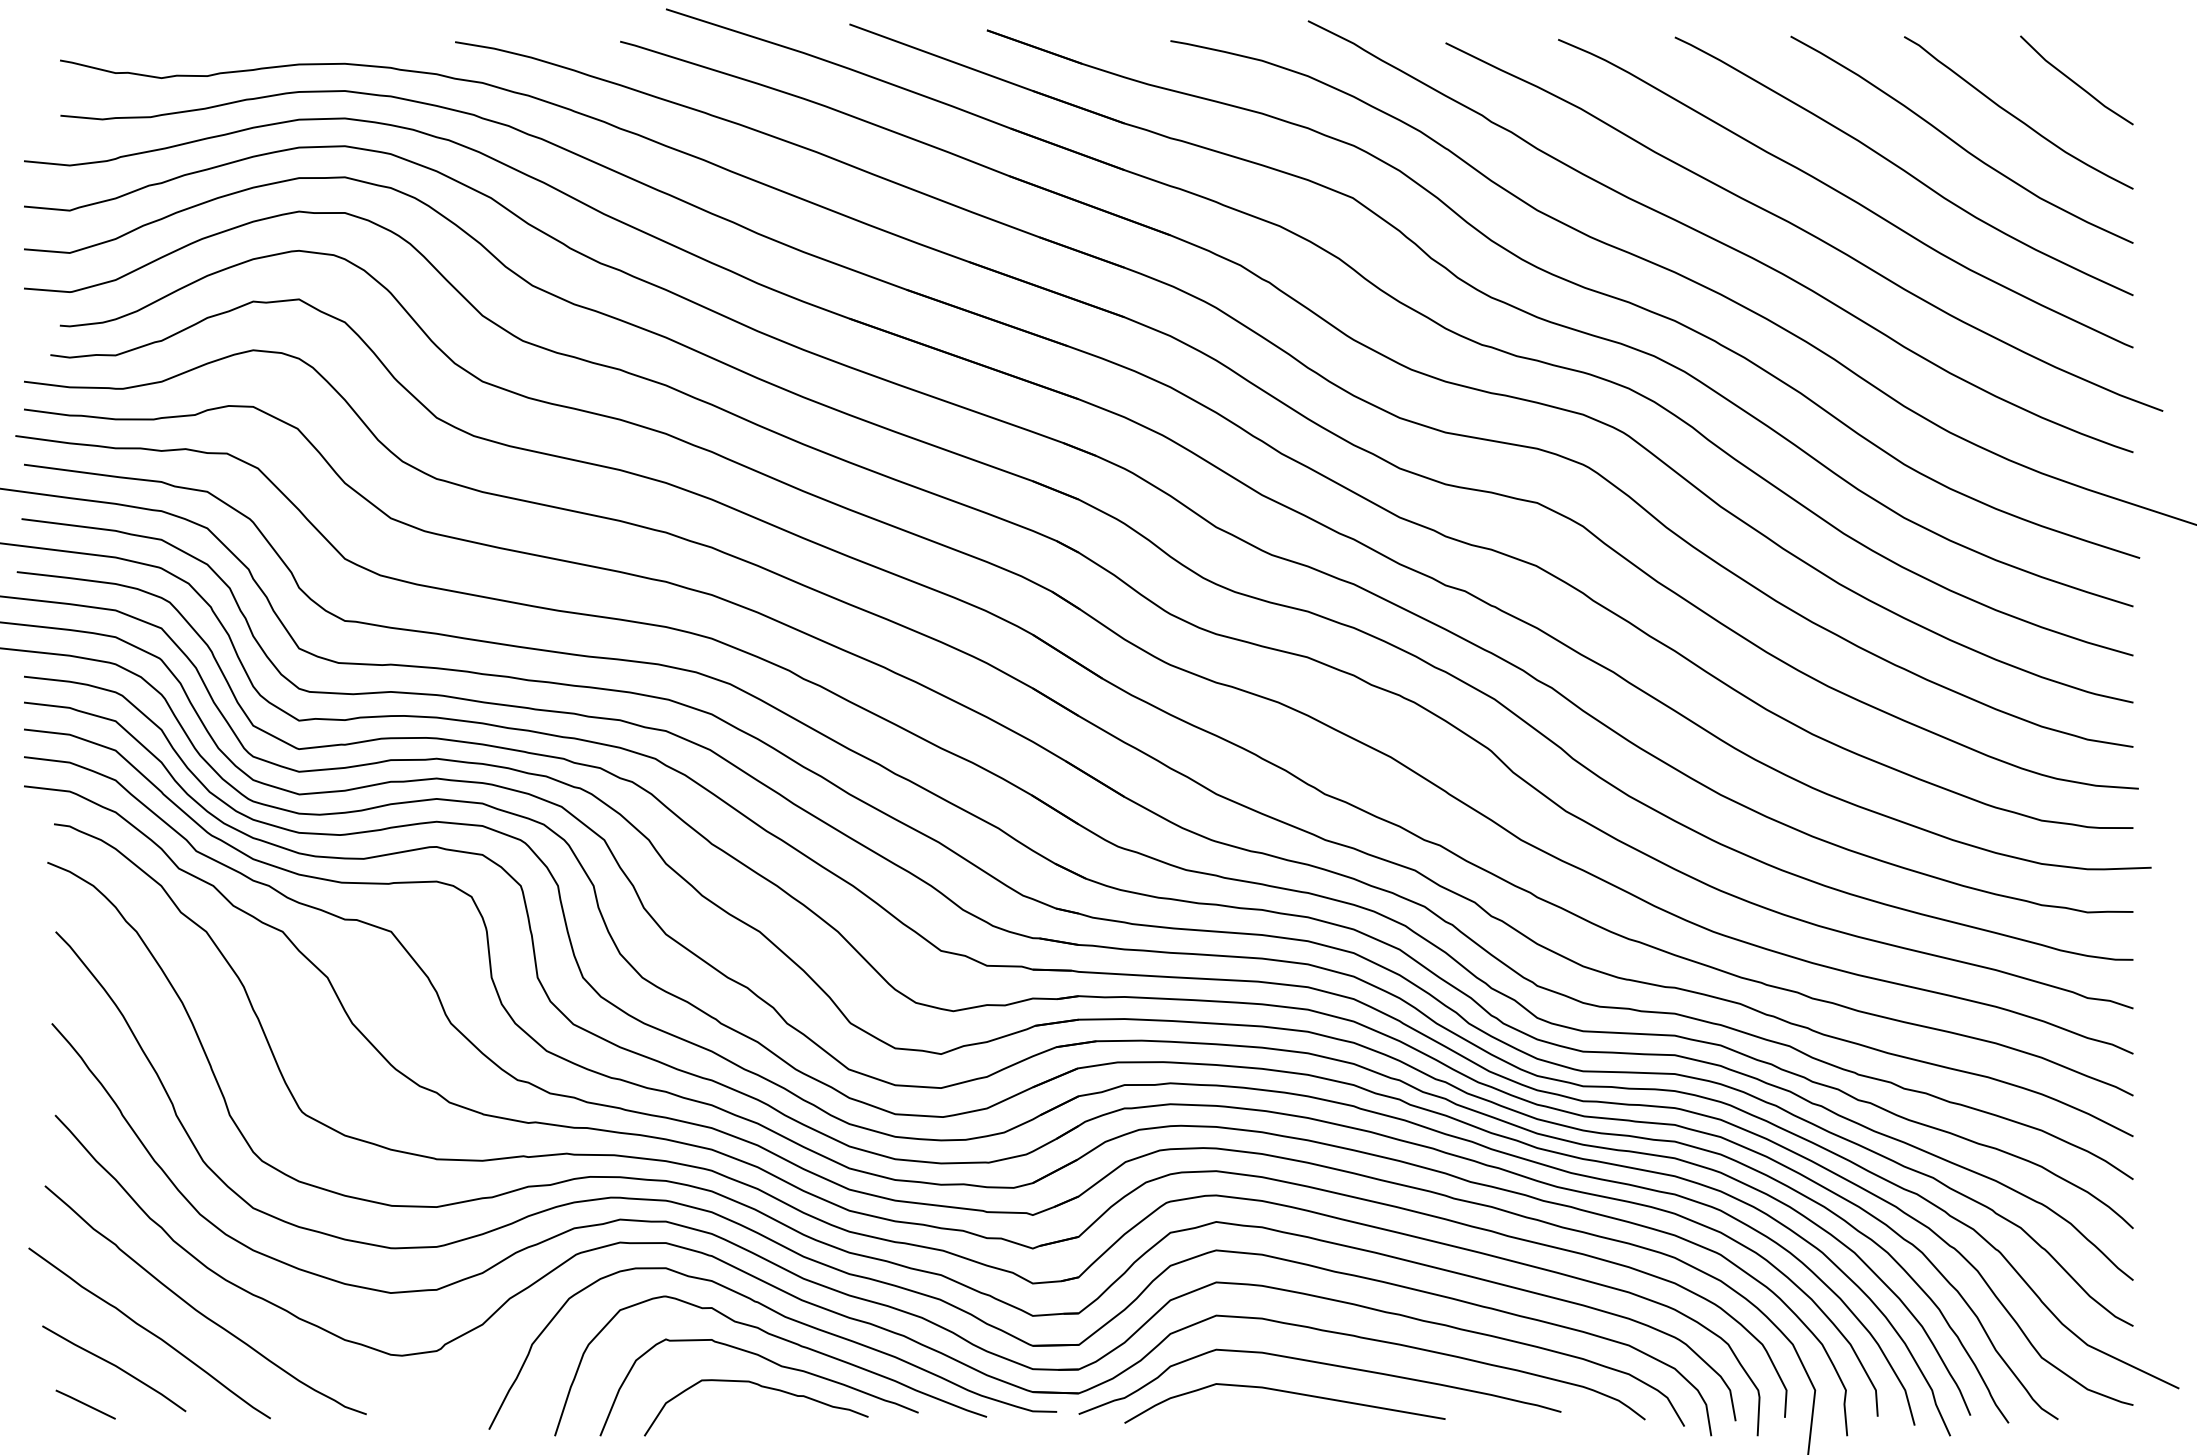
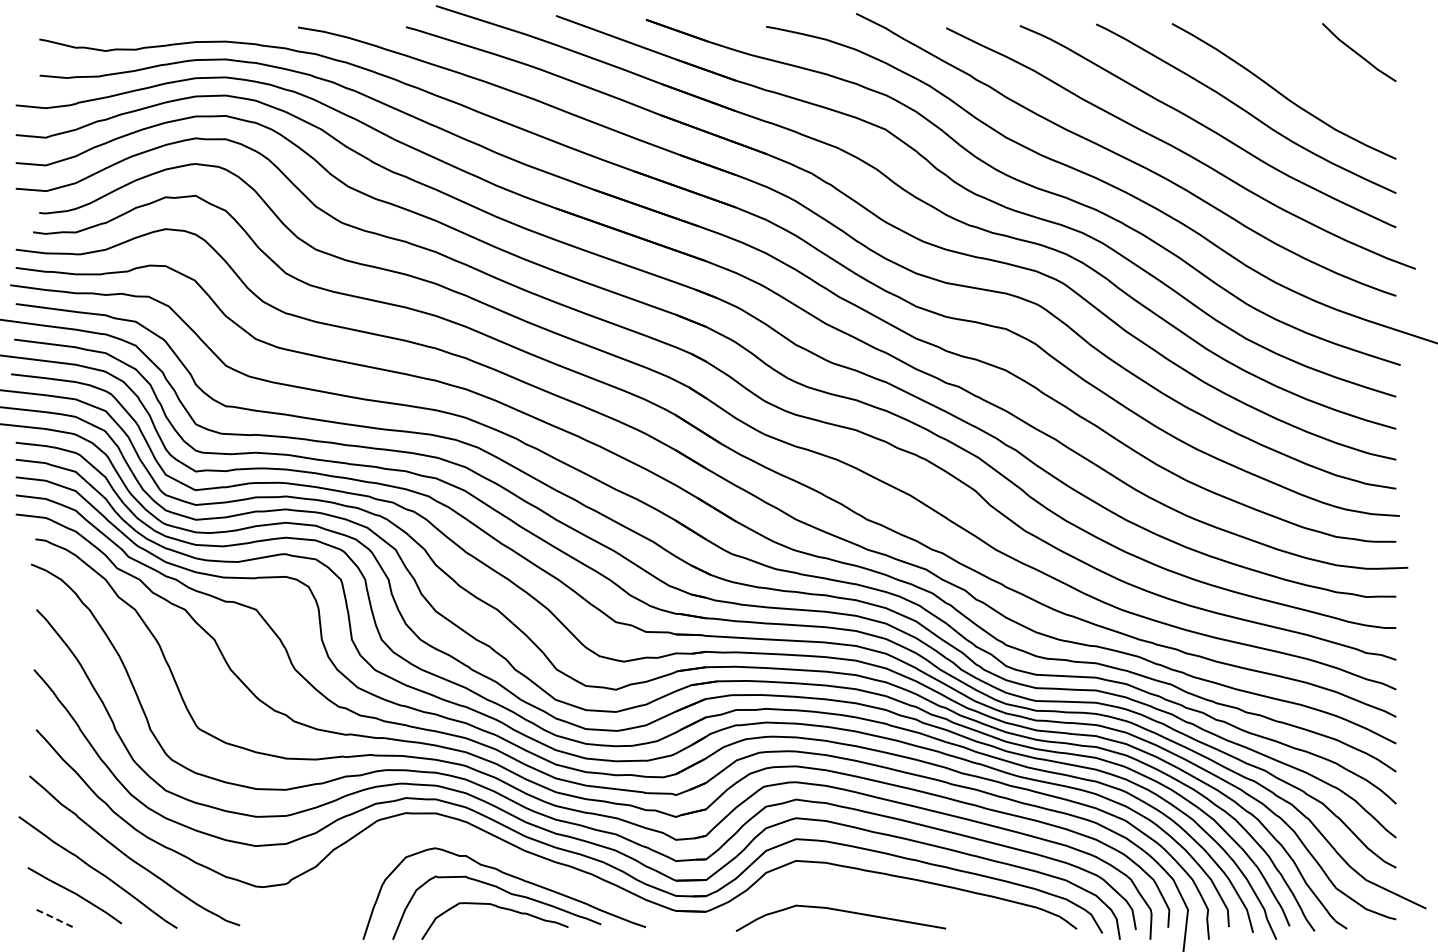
curve: (2016, 115) -> (1319, 75), removed
curve: (787, 1319) -> (515, 863), removed
curve: (1323, 1365) -> (866, 893), removed
line: (84, 1403) -> (55, 918), solid -> dashed

